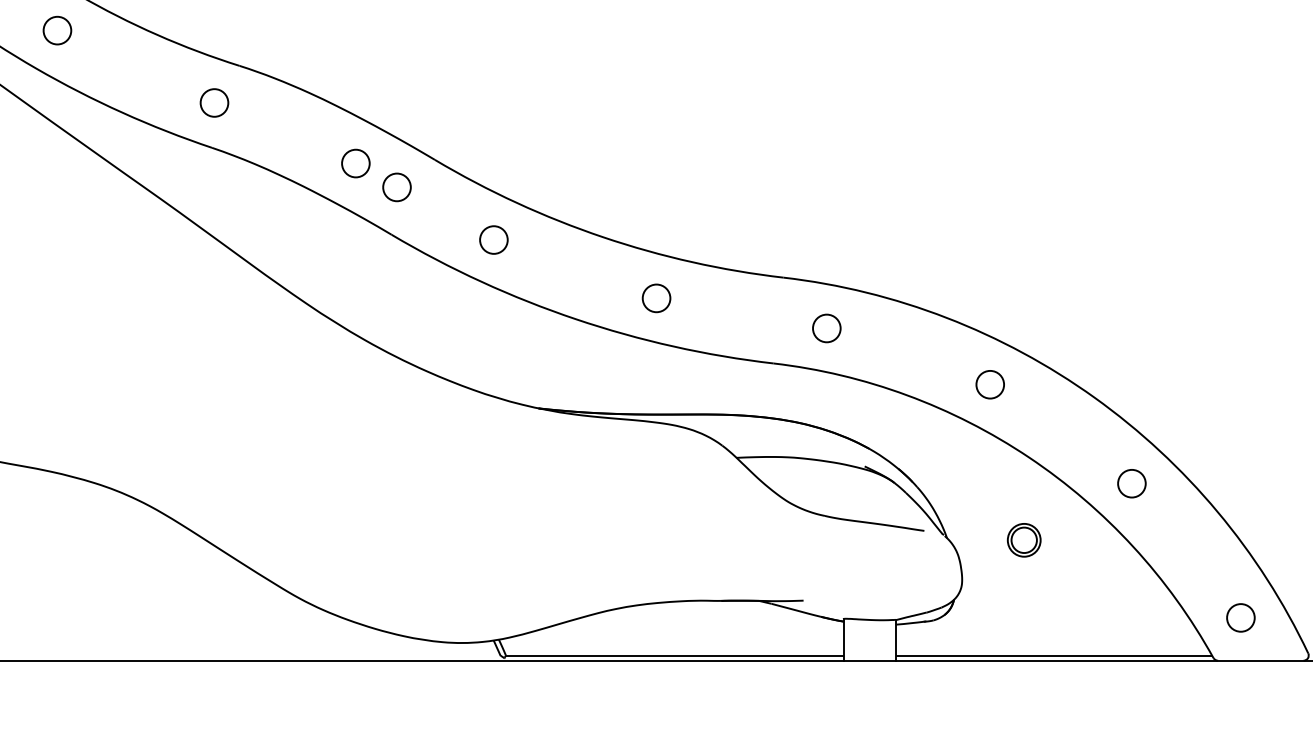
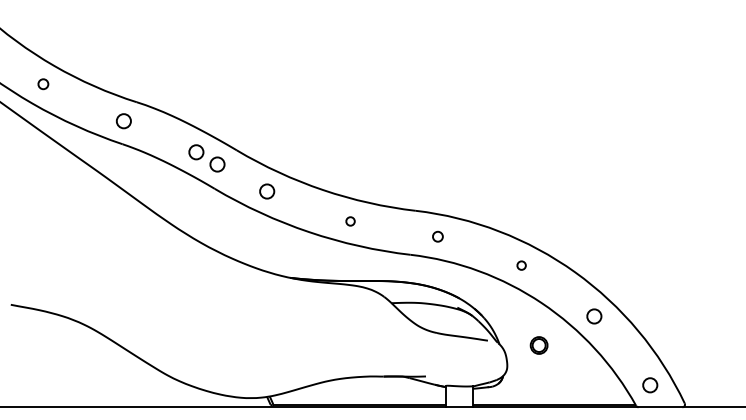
circle: (57, 31) -> (43, 84), size x0.7
circle: (656, 298) -> (350, 221), size x0.6
circle: (826, 327) -> (437, 236), size x0.7
circle: (989, 384) -> (521, 265), size x0.6

